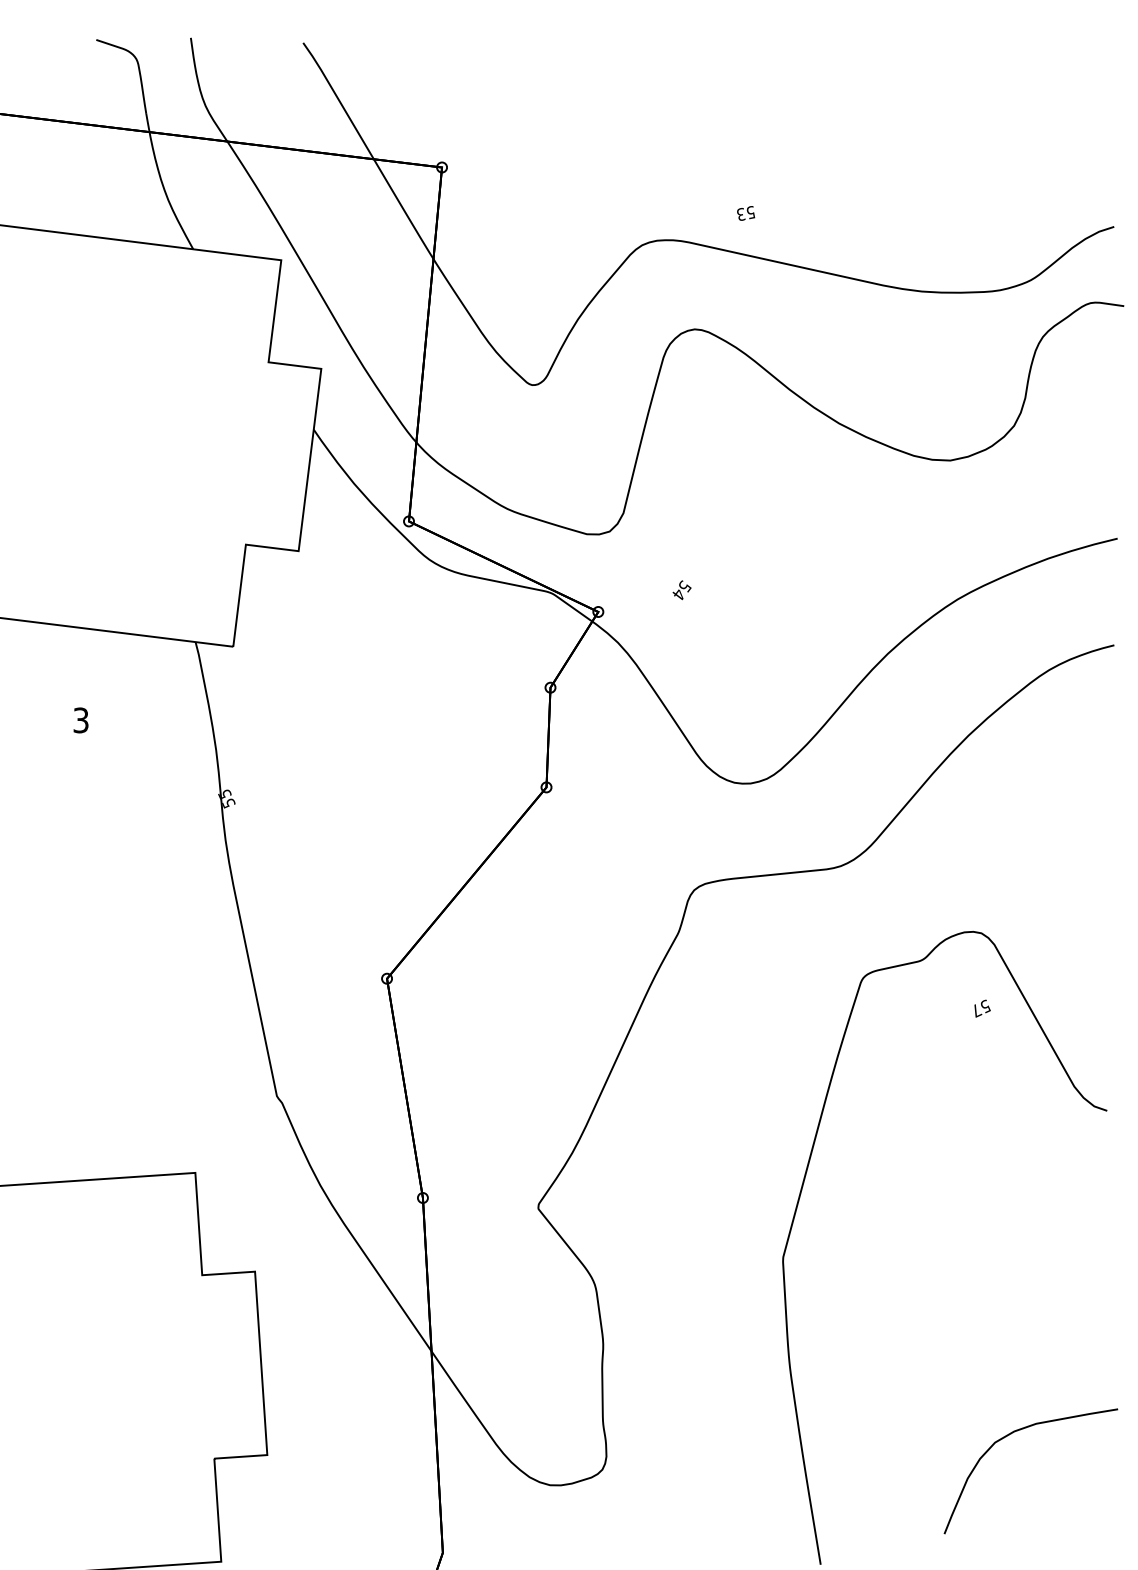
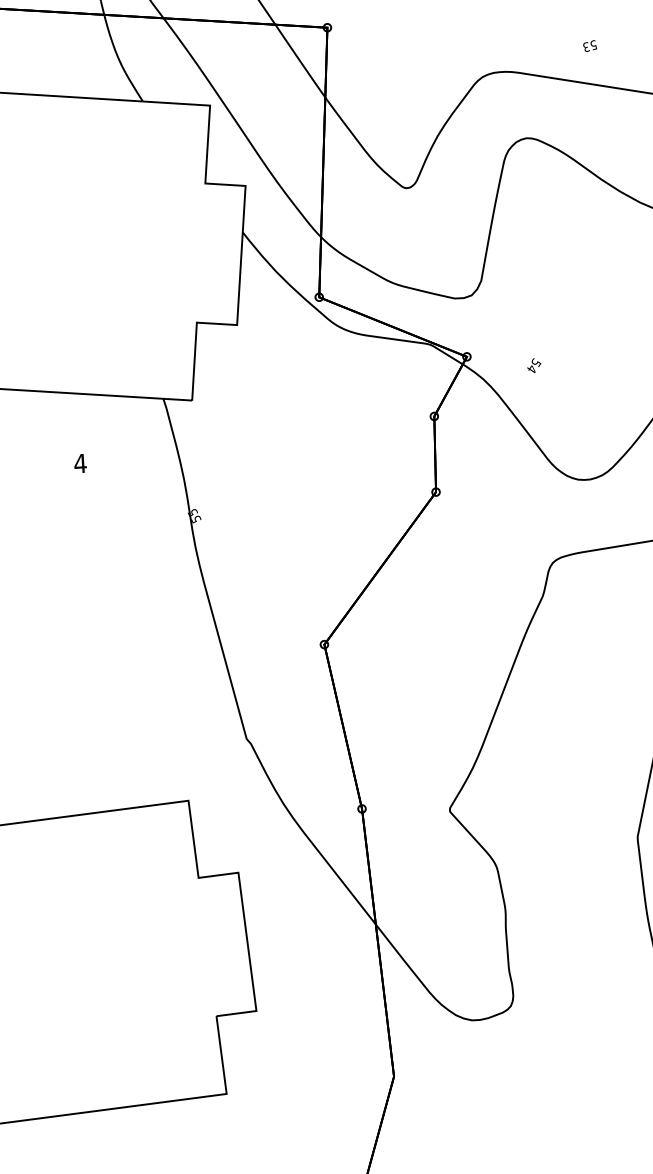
text: (746, 213) -> (590, 46), moved
text: (681, 590) -> (533, 365), moved
text: (80, 720) -> (80, 463), 3 -> 4

